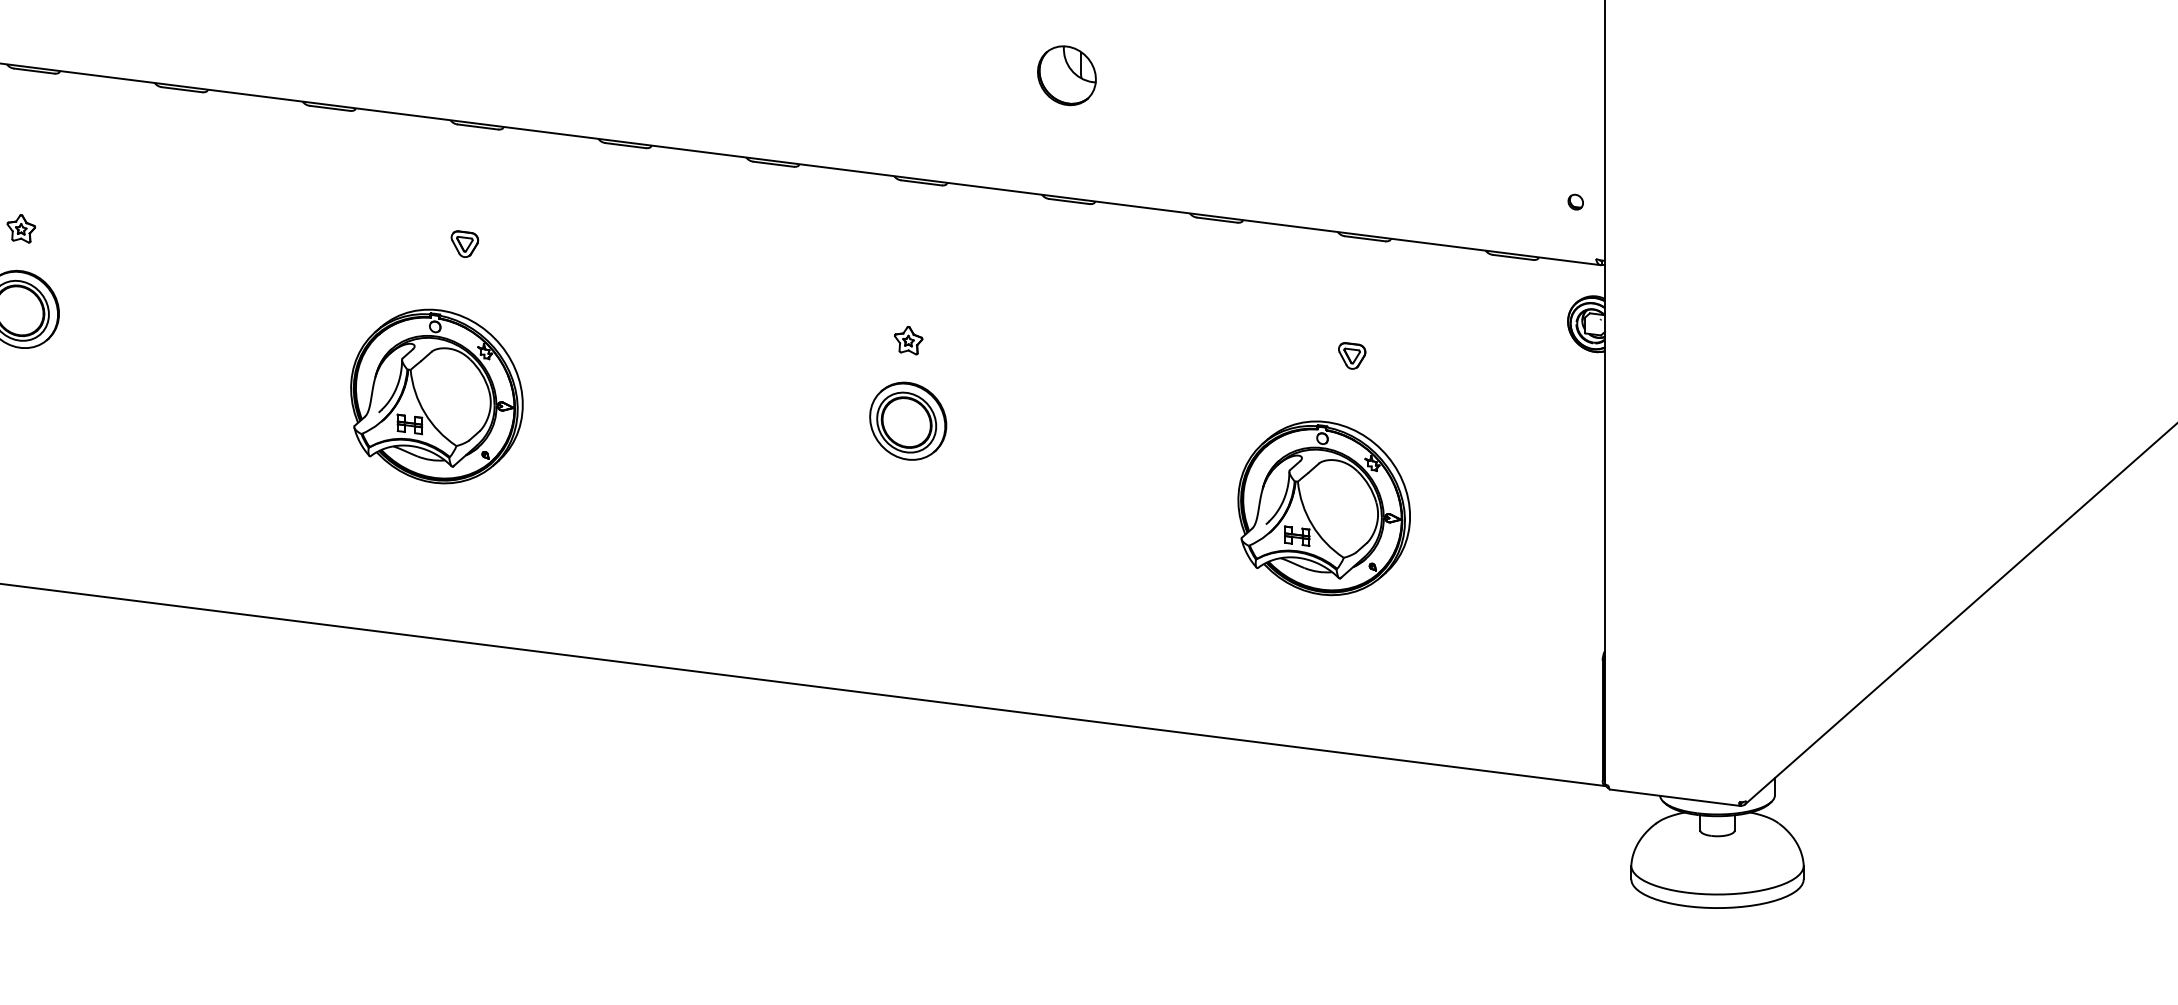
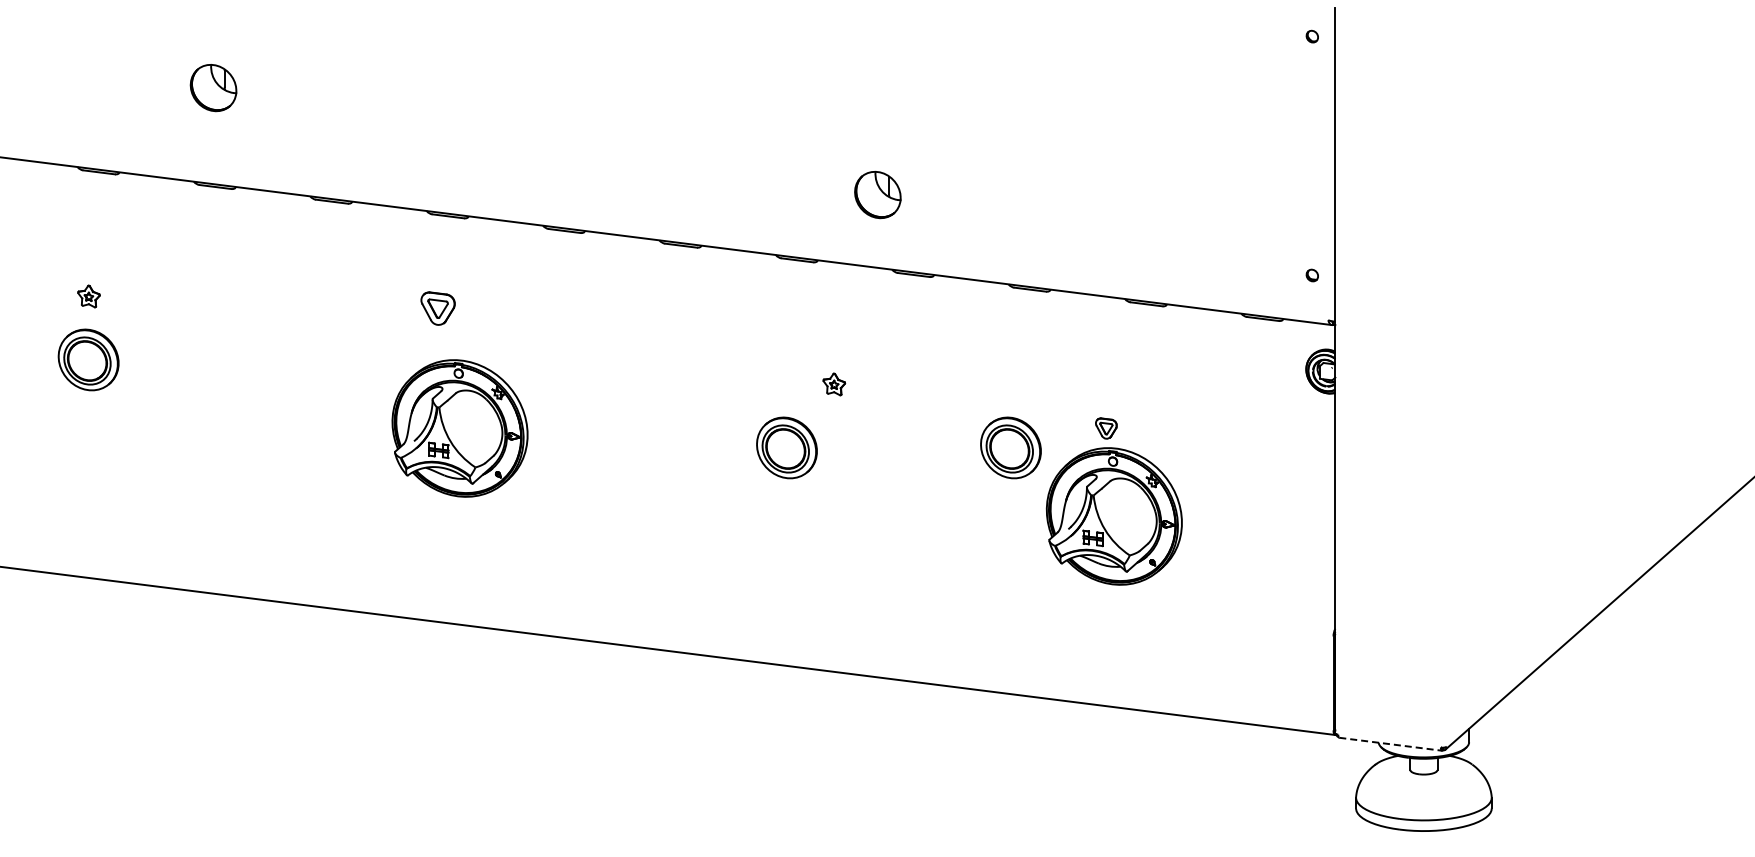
part: (1066, 75) -> (877, 194), moved
part: (464, 244) -> (437, 308), size x1.6
part: (908, 340) -> (834, 384), moved
part: (1352, 355) -> (1106, 428), moved
part: (436, 396) -> (459, 428), moved
part: (1192, 420) -> (1010, 447), added
line: (1675, 798) -> (1390, 744), solid -> dashed

